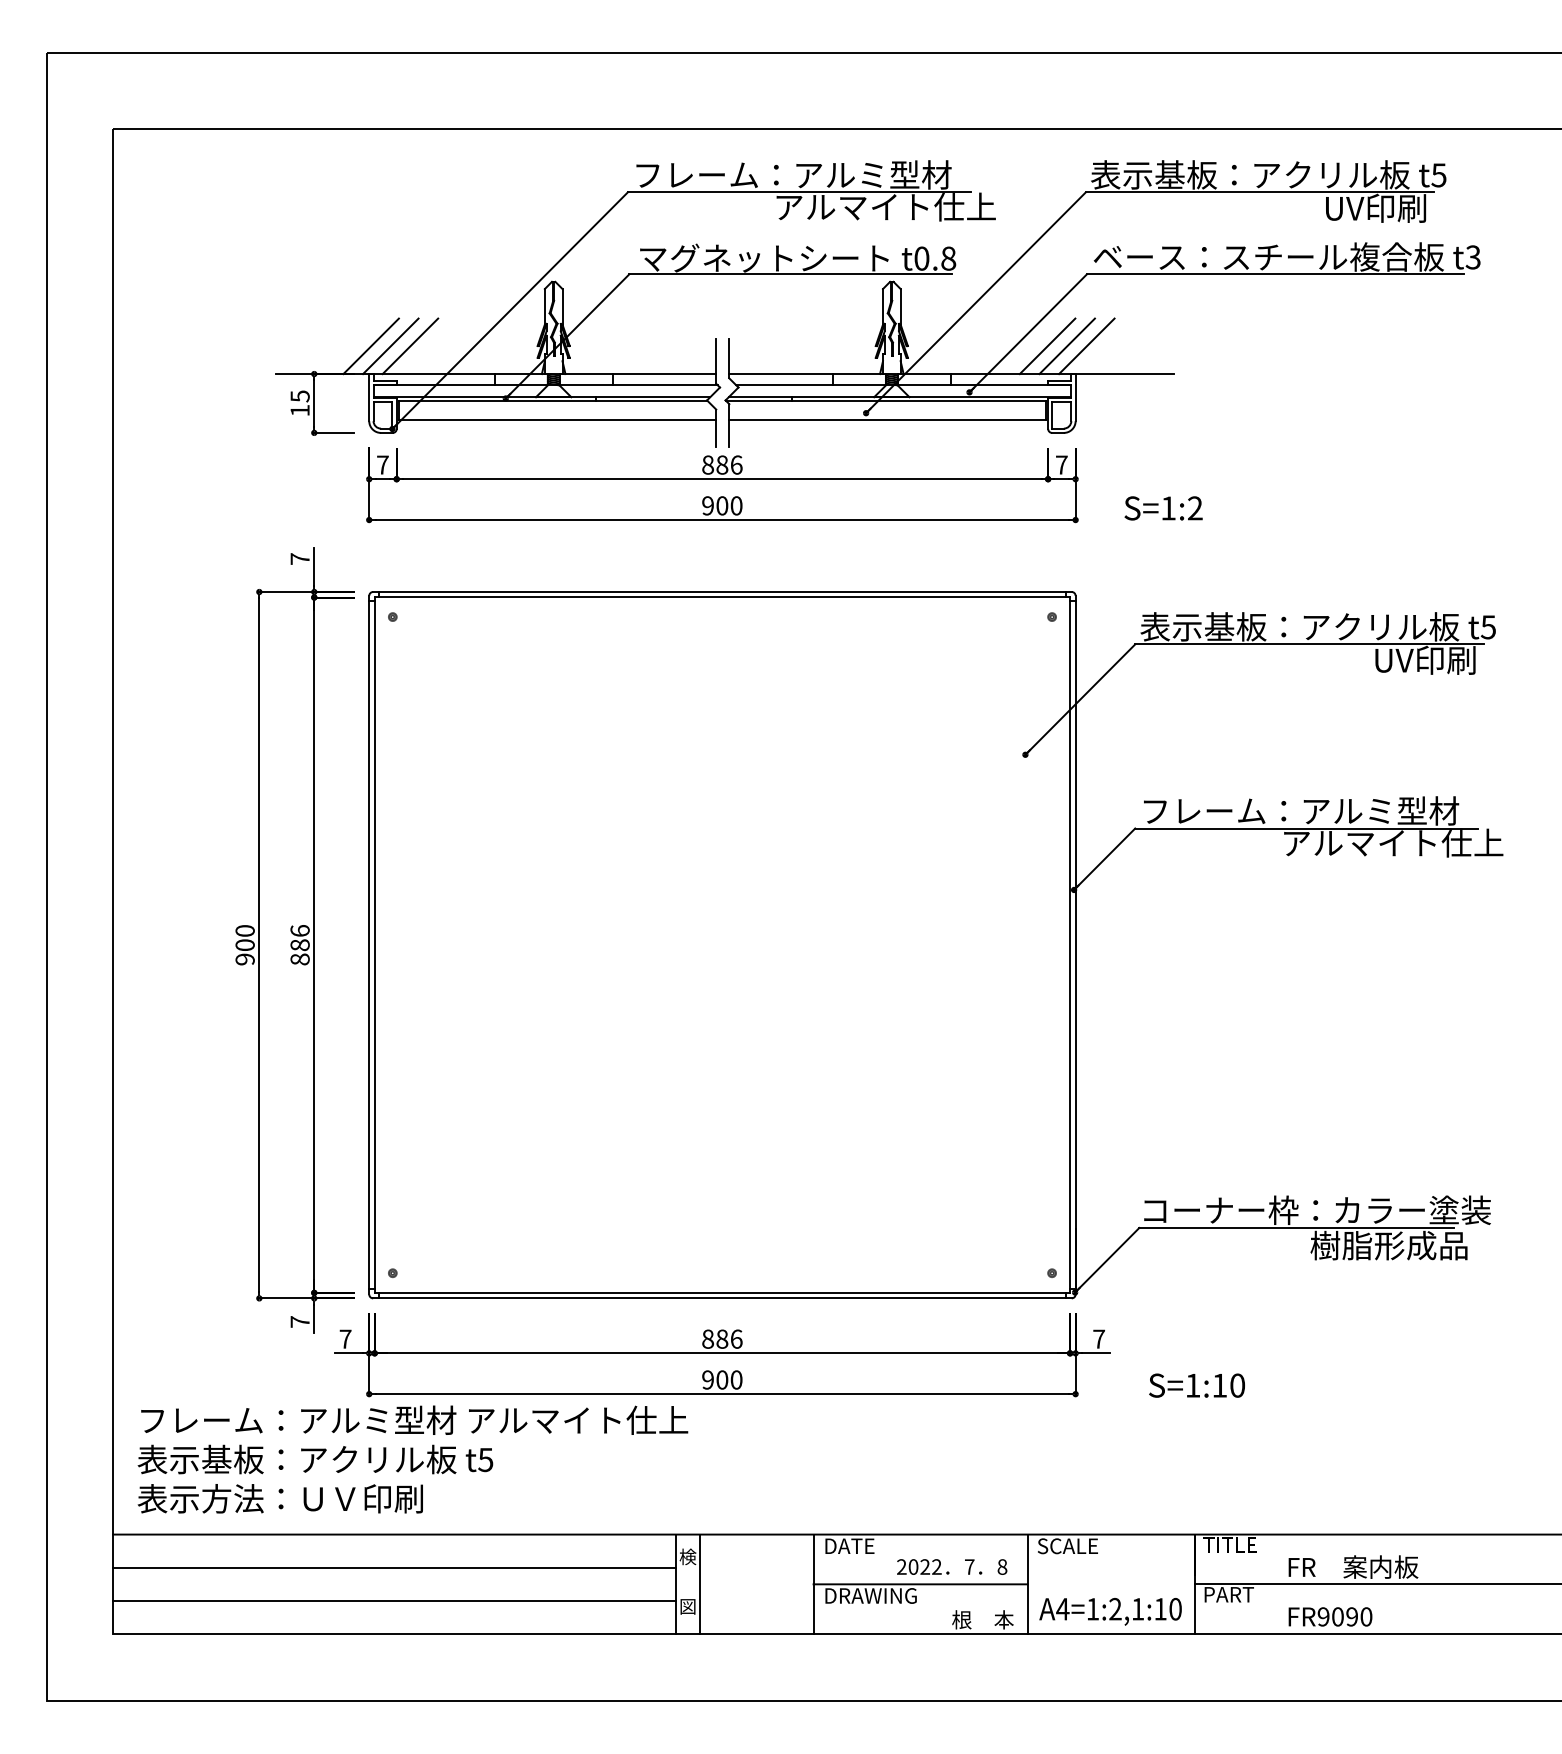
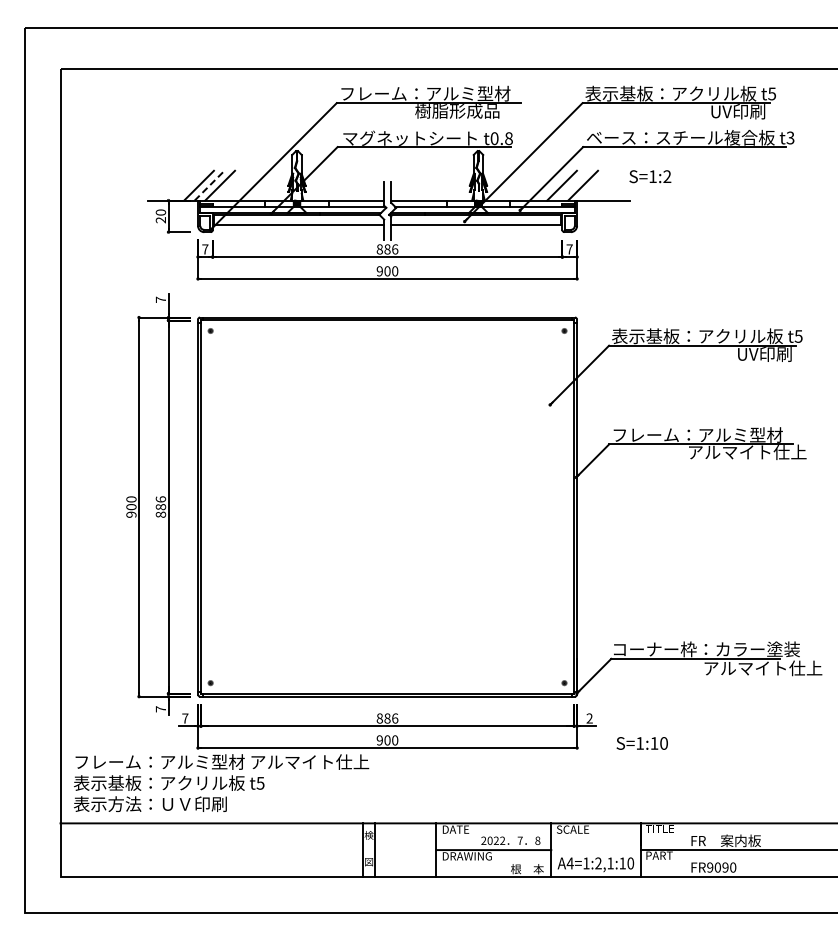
text: (884, 206) -> (474, 110), アルマイト仕上 -> 樹脂形成品
line: (390, 345) -> (209, 185), solid -> dashed
line: (1067, 345) -> (572, 185), removed
text: (299, 403) -> (160, 216), 15 -> 20
text: (1163, 508) -> (650, 176), moved
text: (1421, 1245) -> (762, 668), 樹脂形成品 -> アルマイト仕上
text: (1098, 1339) -> (589, 718), 7 -> 2
line: (394, 1568) -> (211, 841), removed
line: (394, 1599) -> (211, 858), removed

